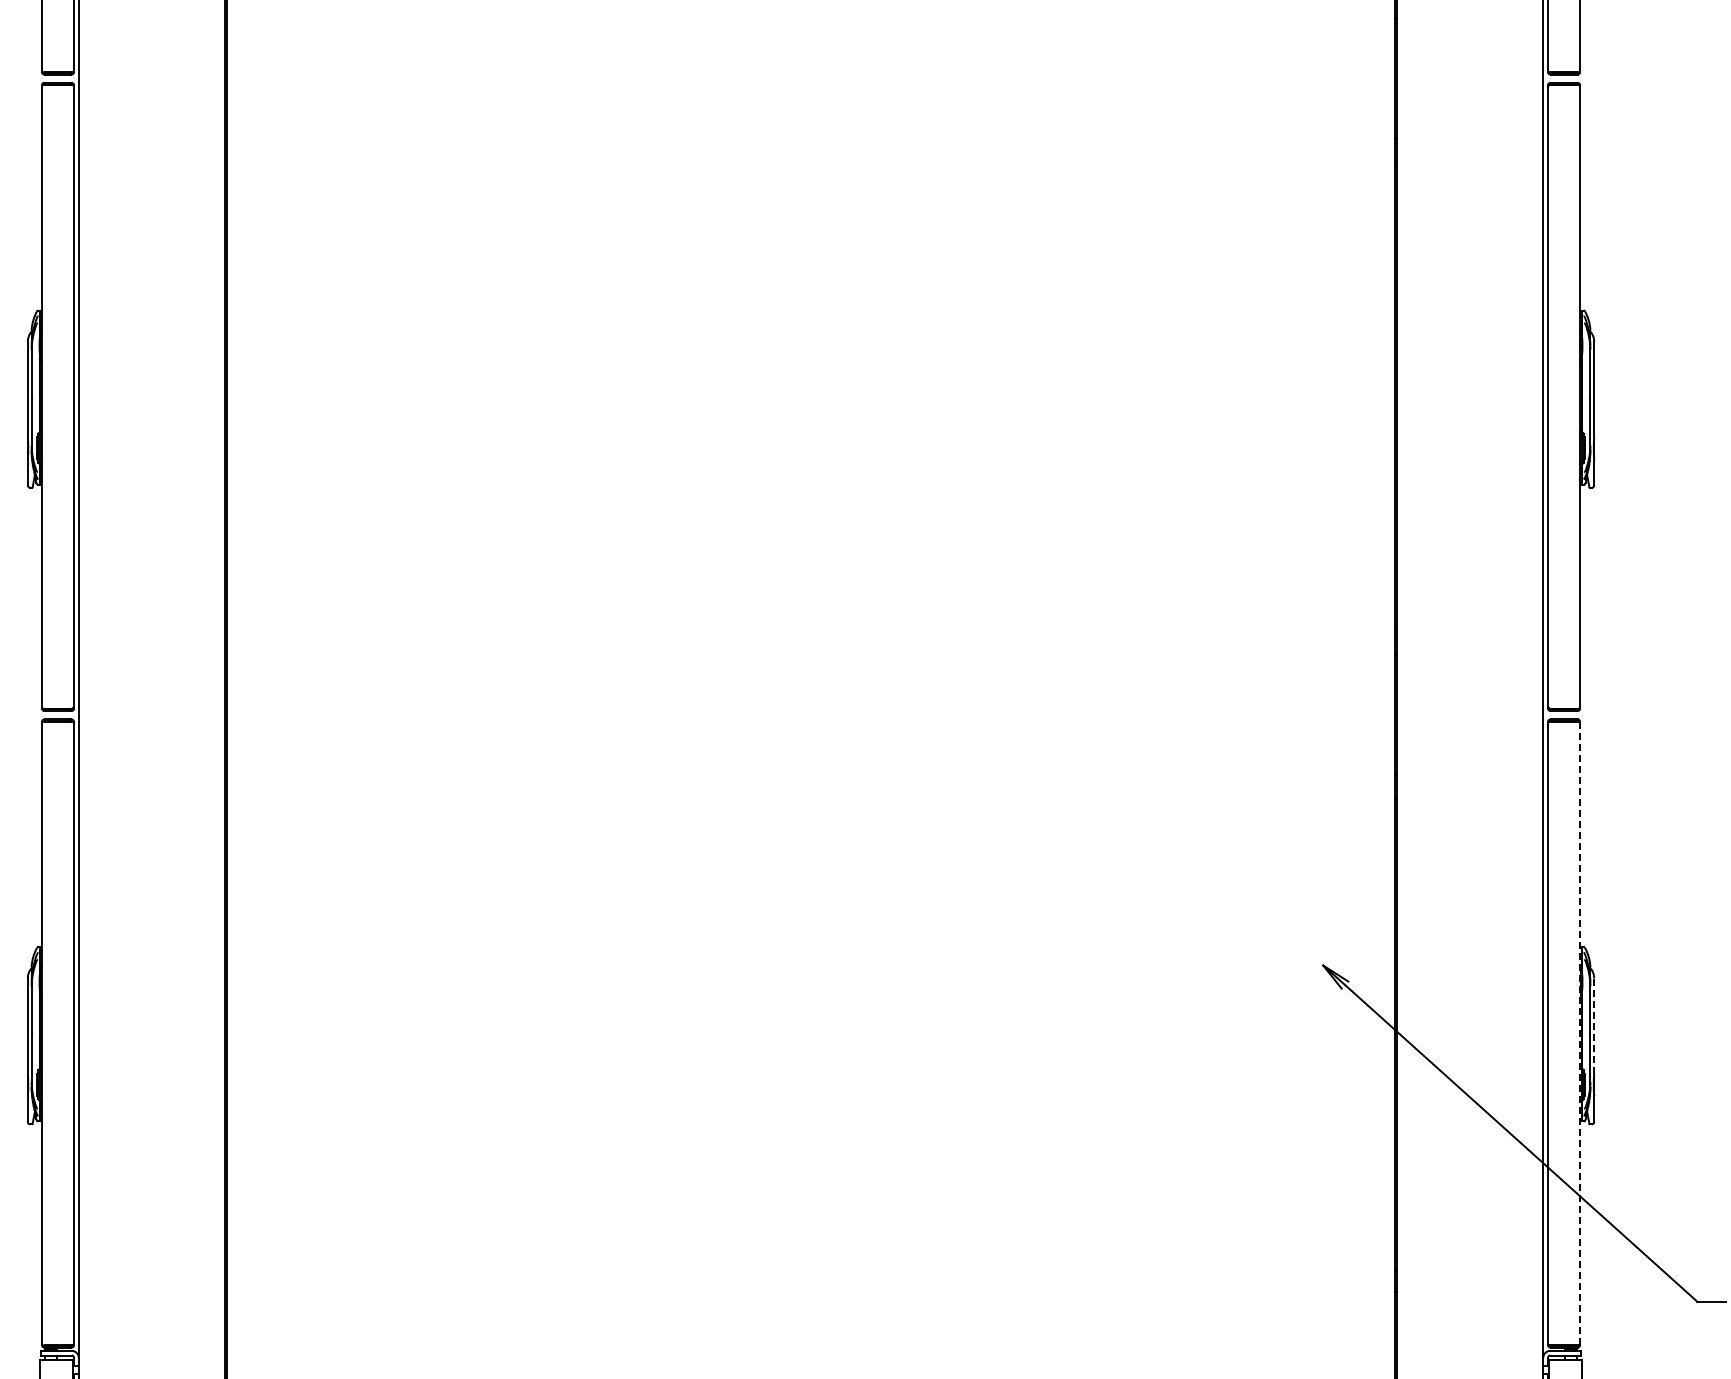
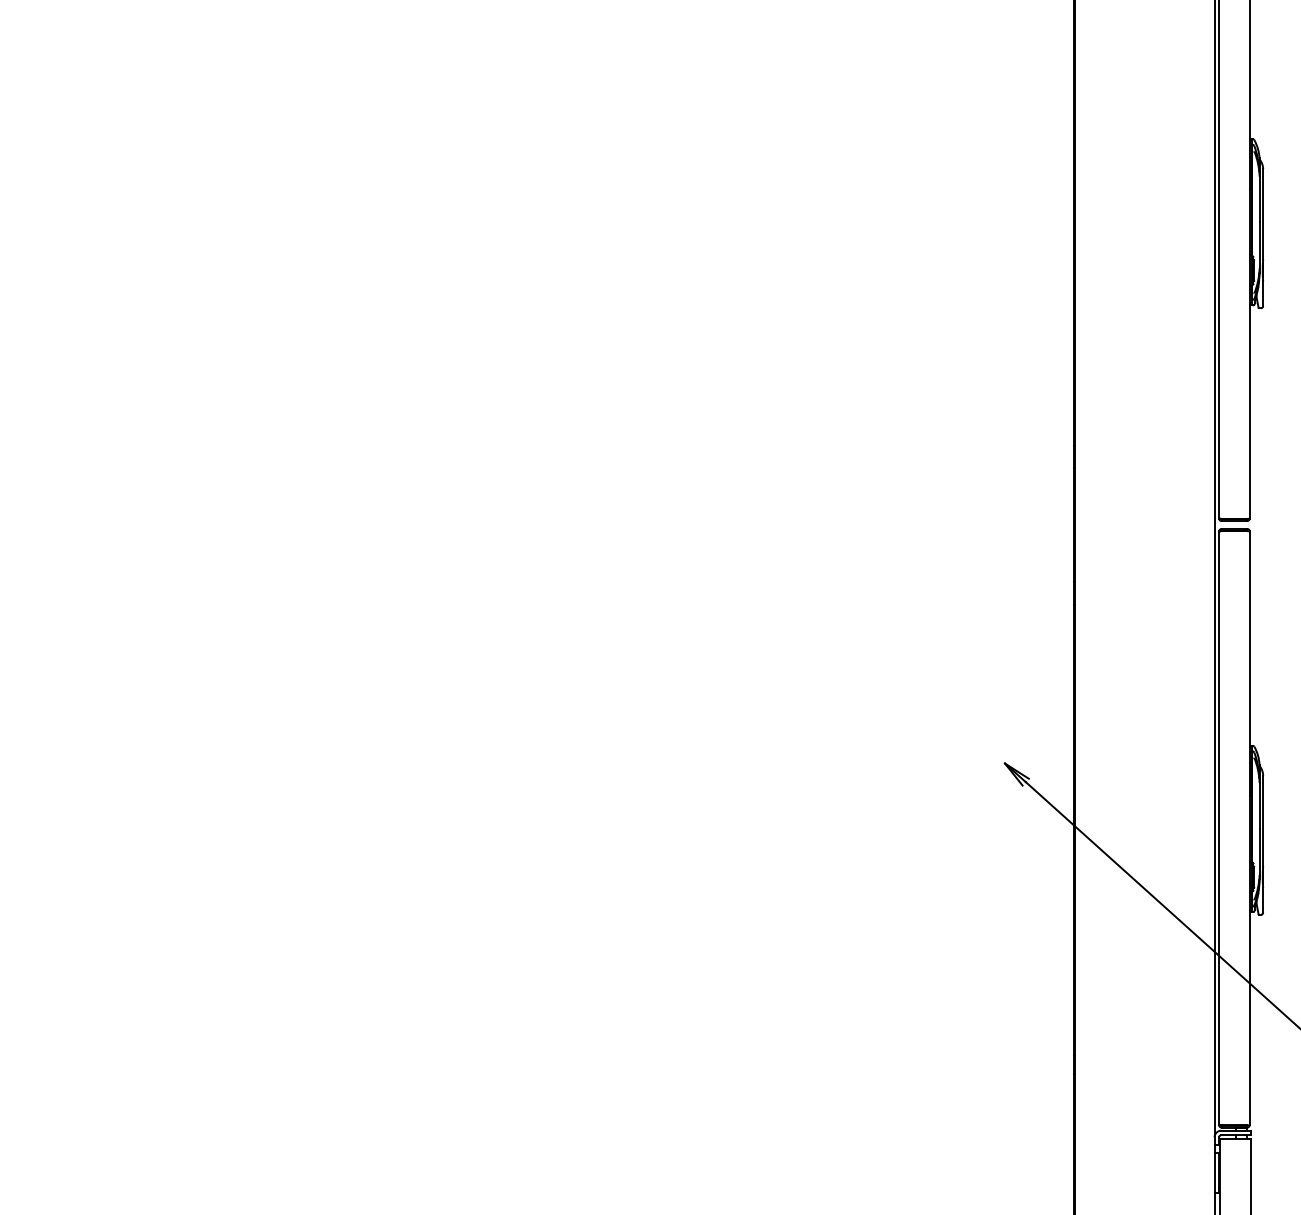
line: (1594, 1026) -> (1263, 821), dashed -> solid
line: (1580, 1034) -> (1250, 829), dashed -> solid

